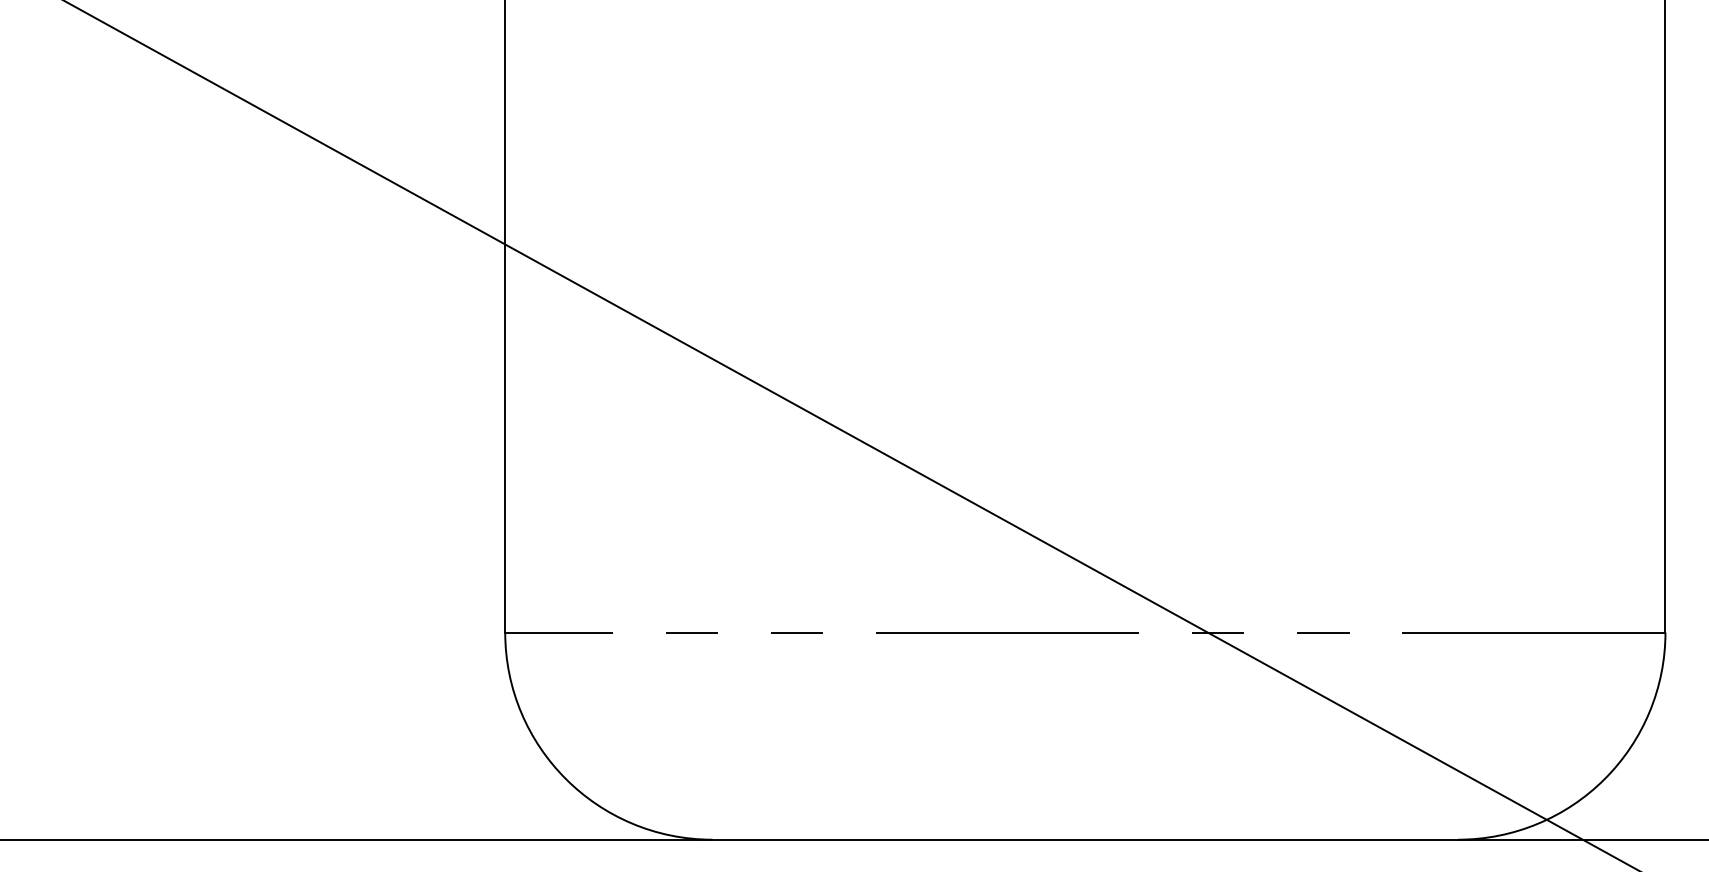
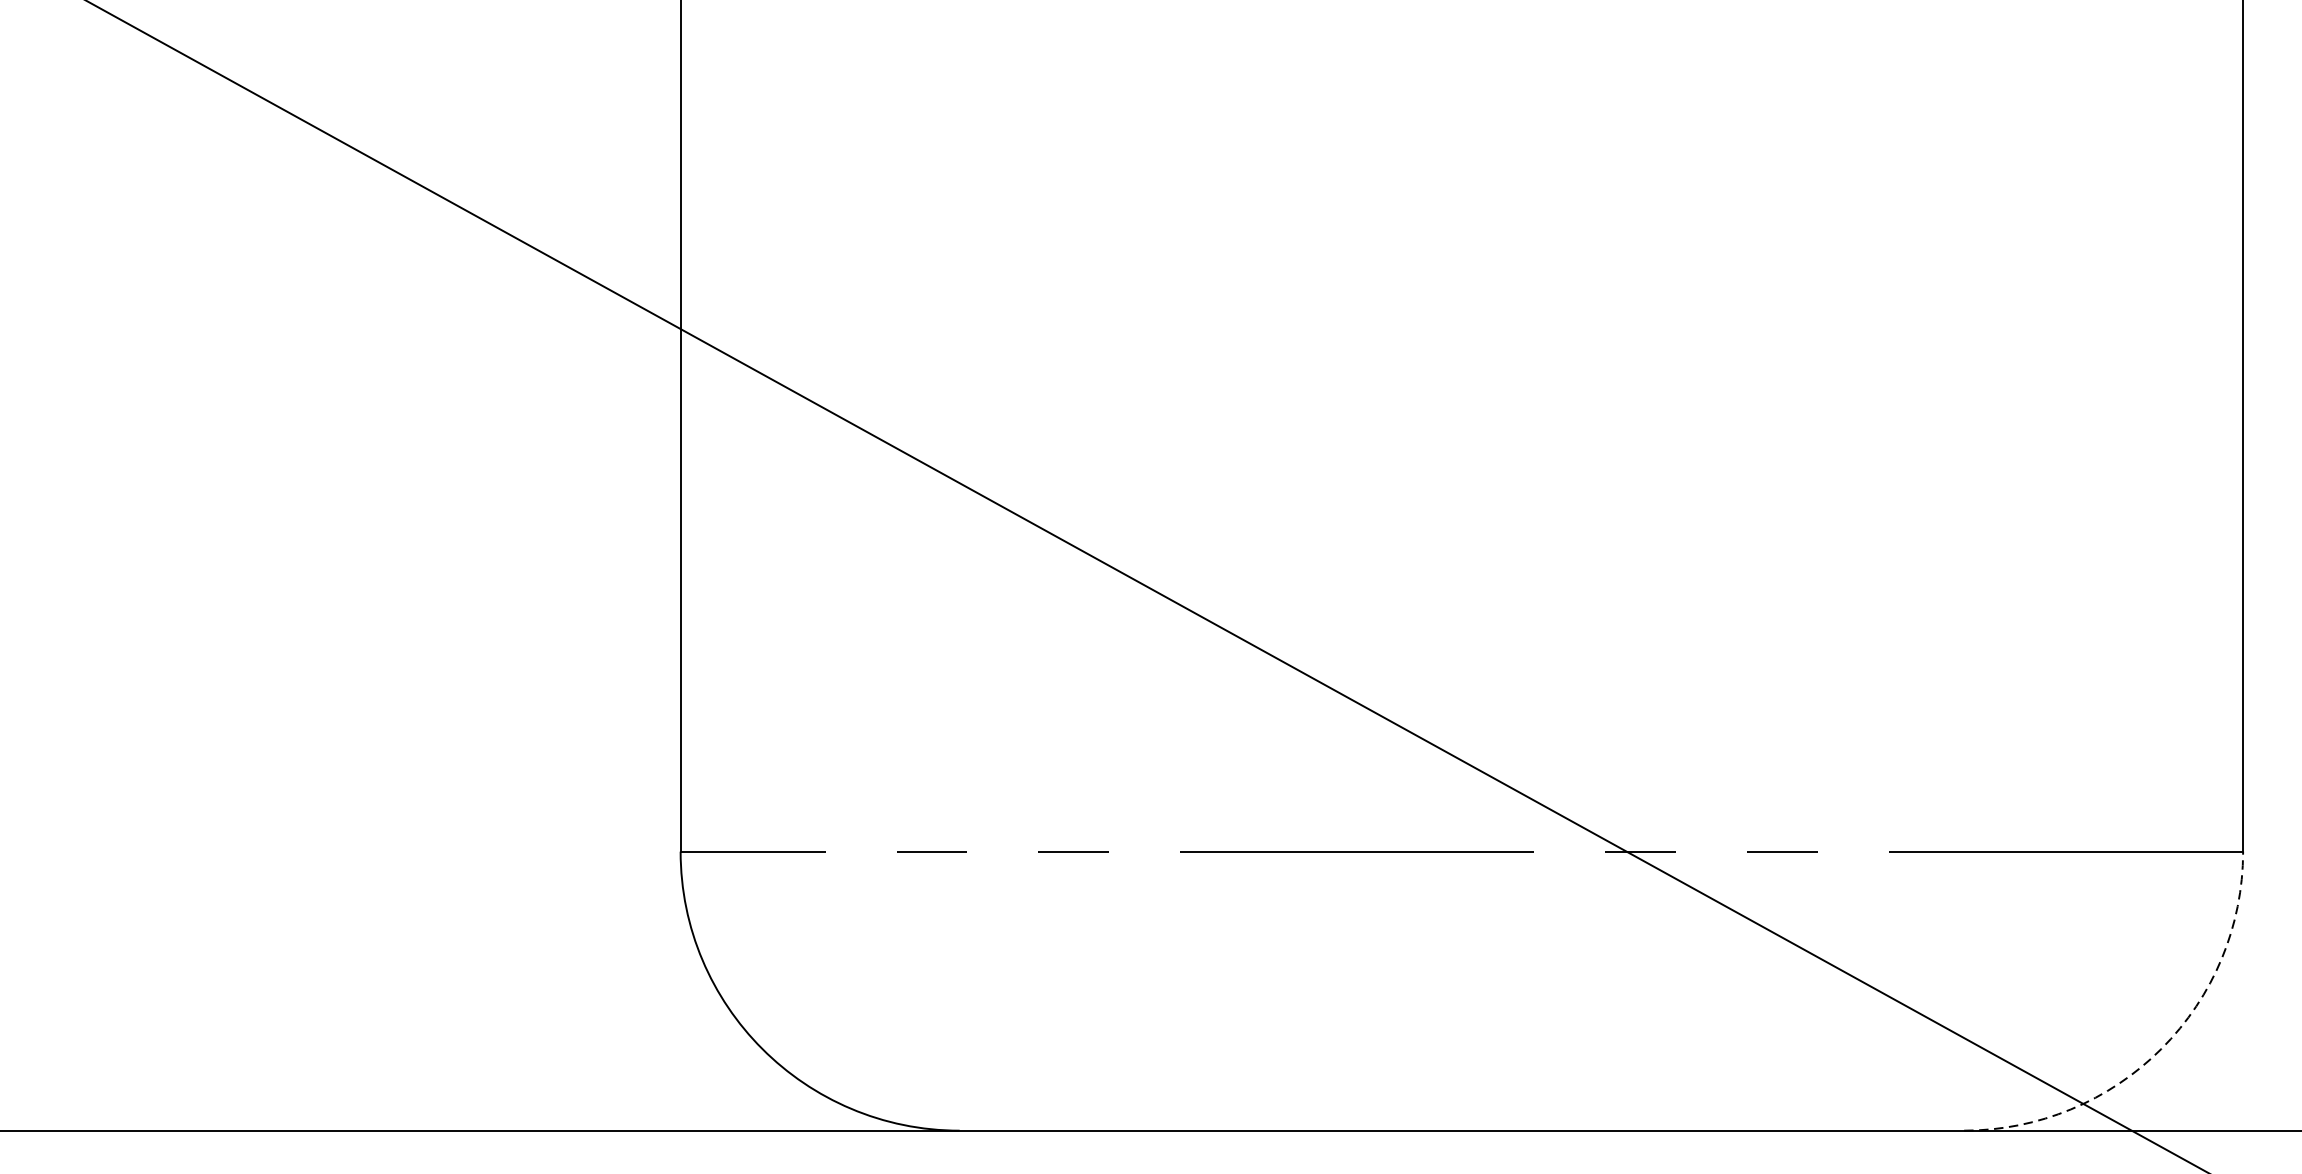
arc: (1604, 779) -> (2161, 1049), solid -> dashed

